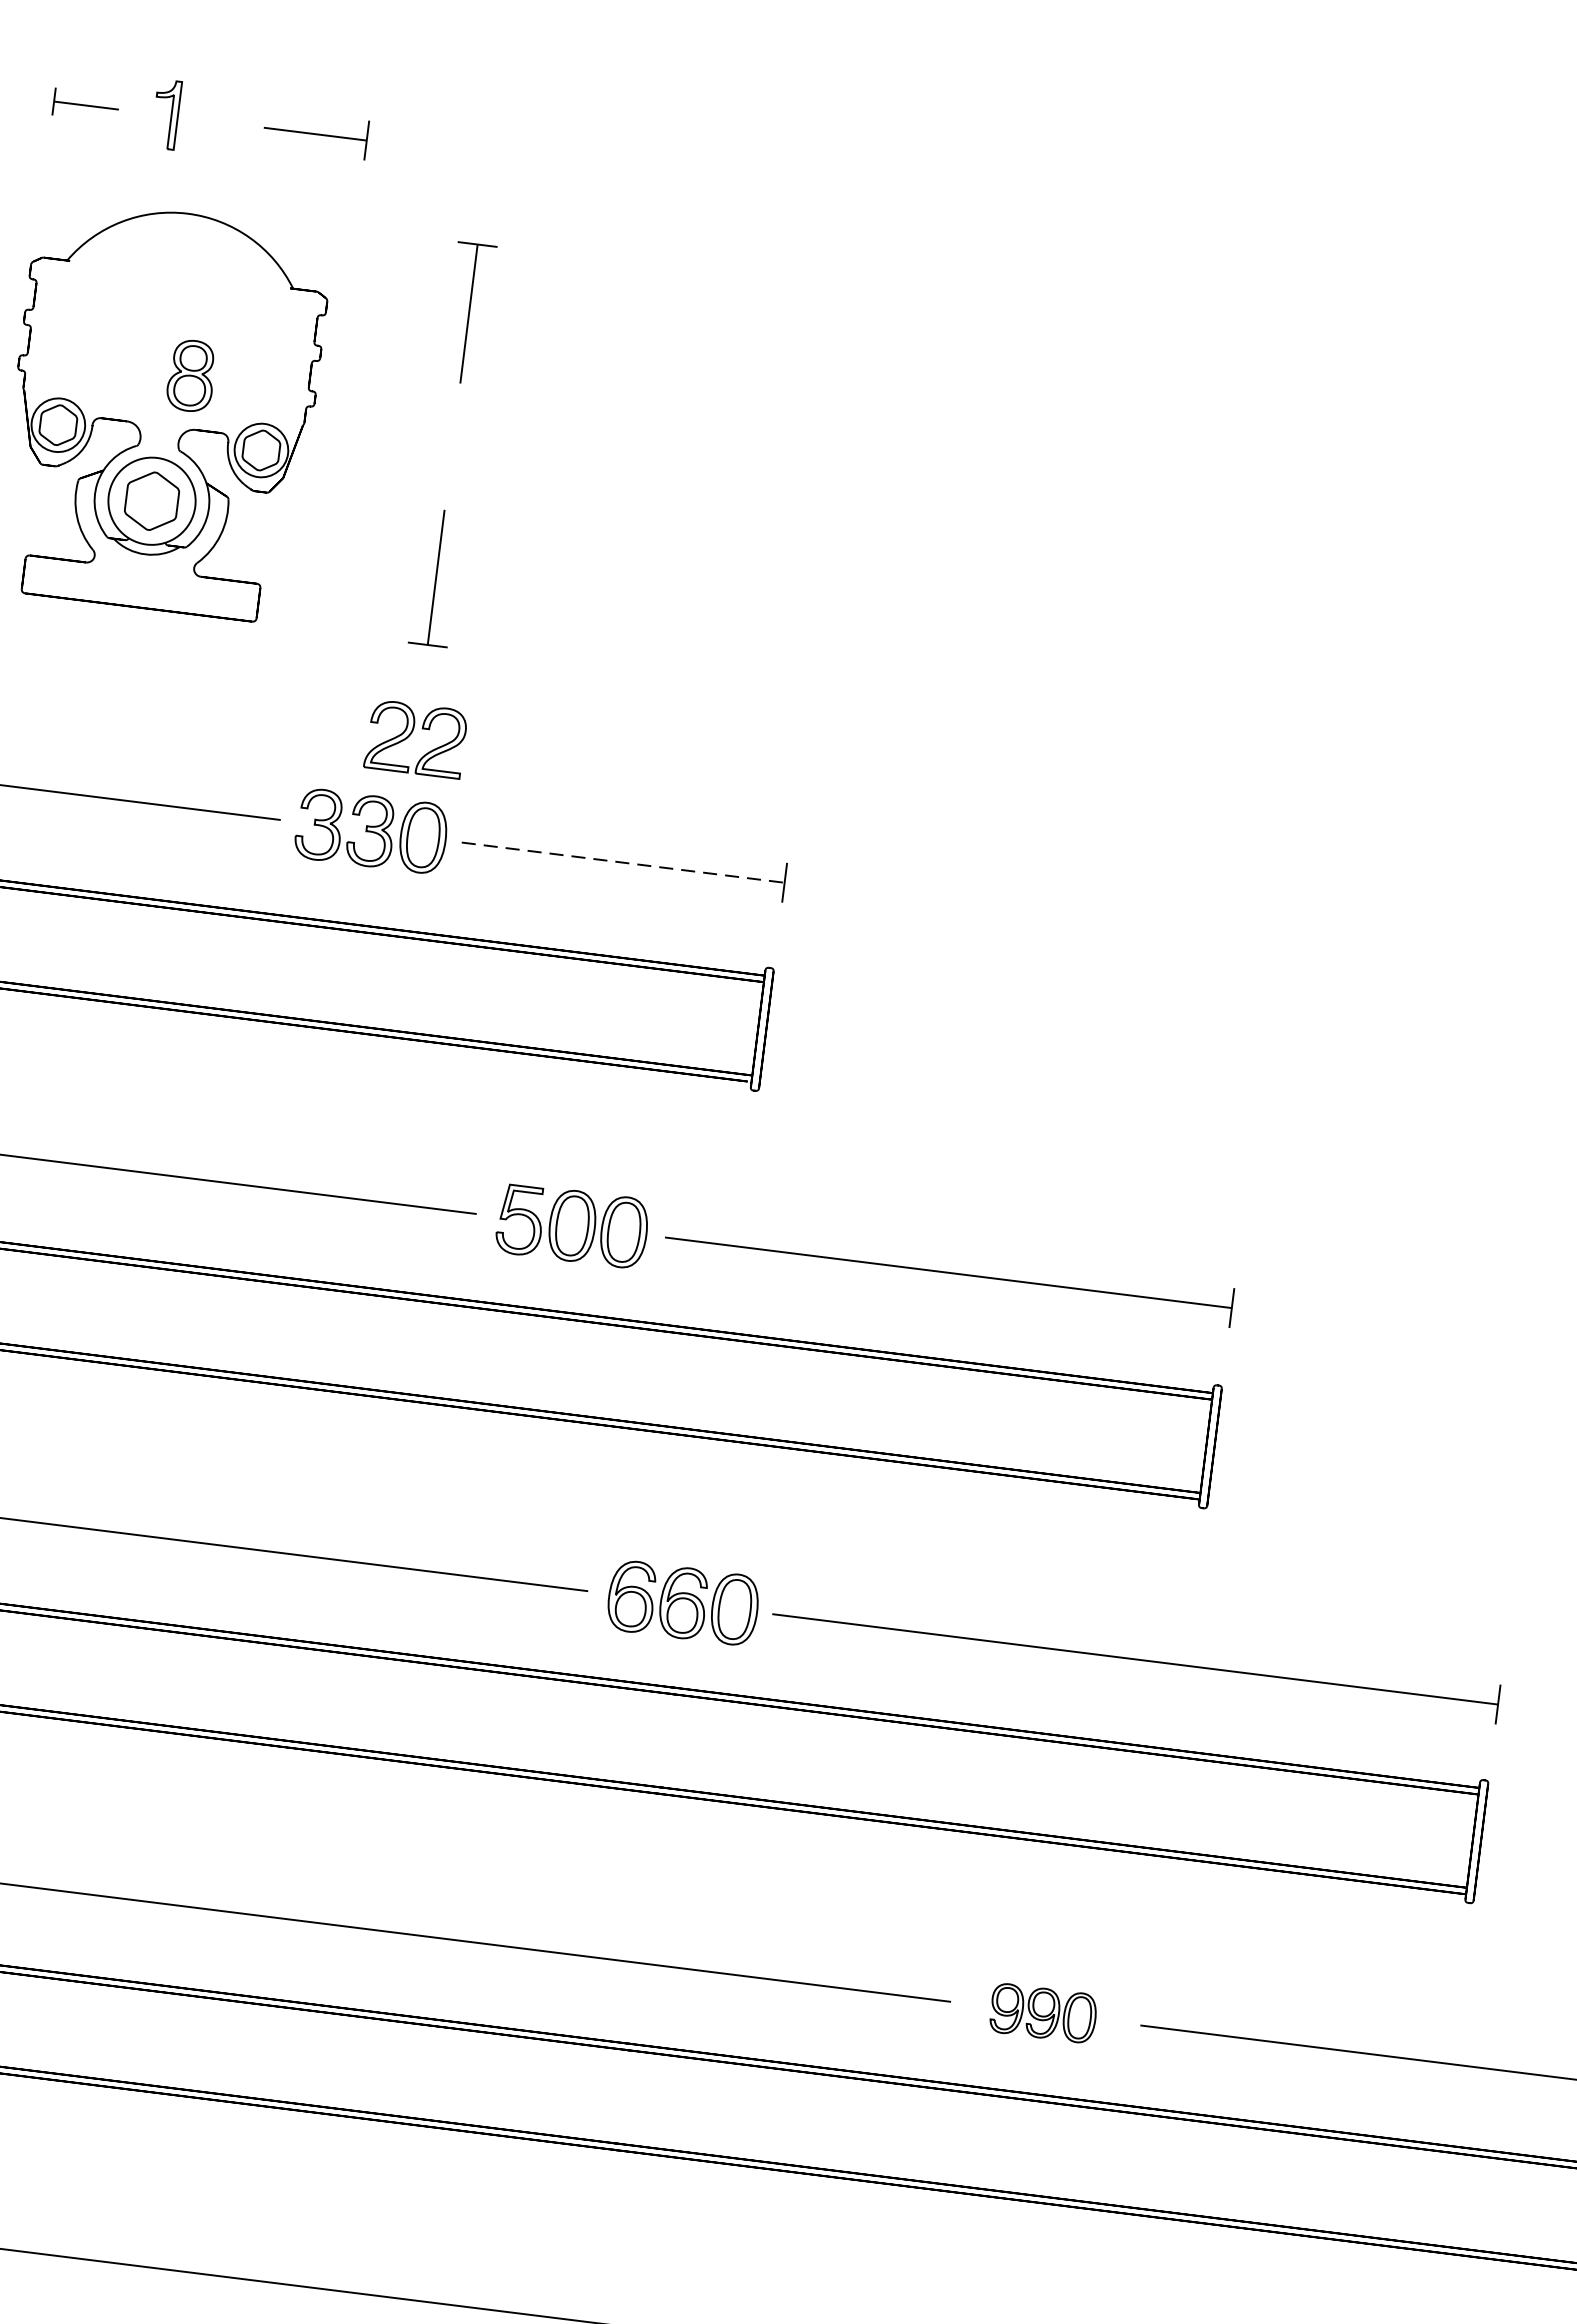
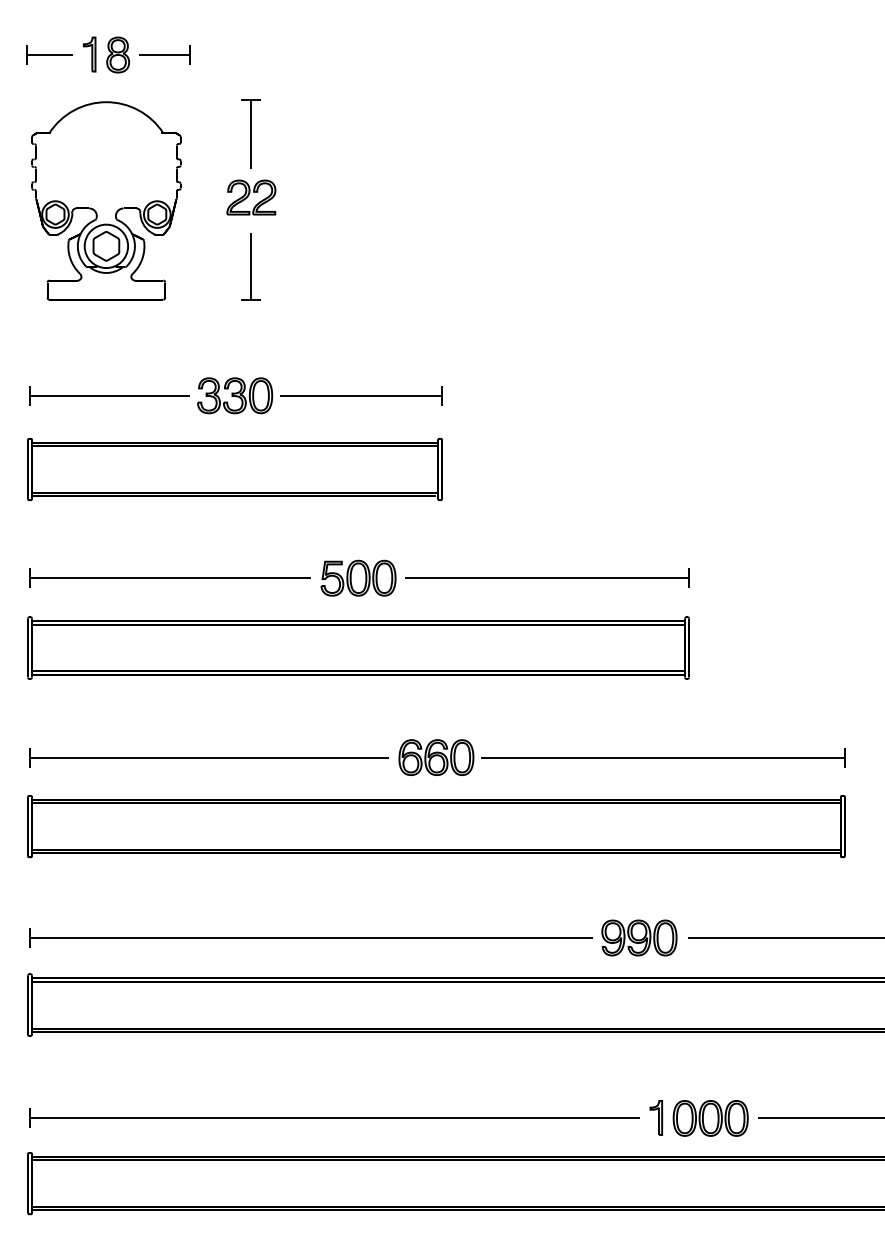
part: (86, 104) -> (49, 54), size x1.43
part: (192, 374) -> (118, 54), moved
part: (416, 739) -> (251, 197), moved
line: (623, 862) -> (361, 395), dashed -> solid
part: (1043, 2012) -> (639, 937), size x1.43

